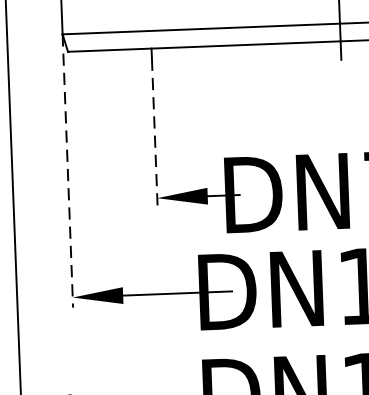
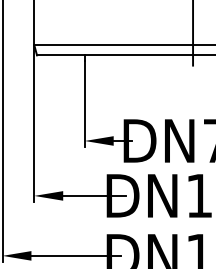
line: (154, 132) -> (84, 103), dashed -> solid
line: (68, 170) -> (34, 123), dashed -> solid

